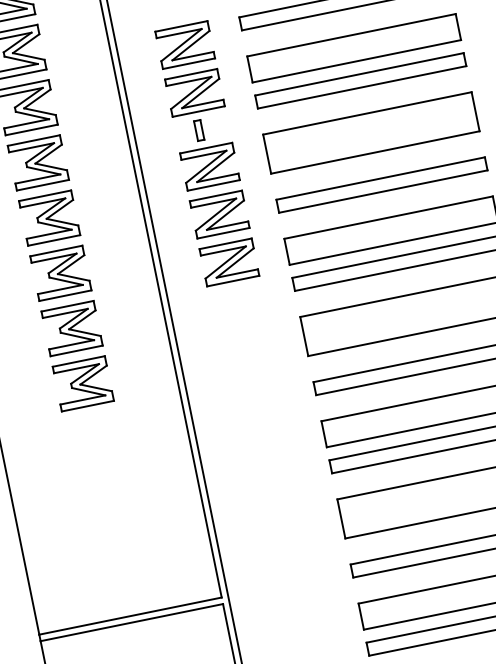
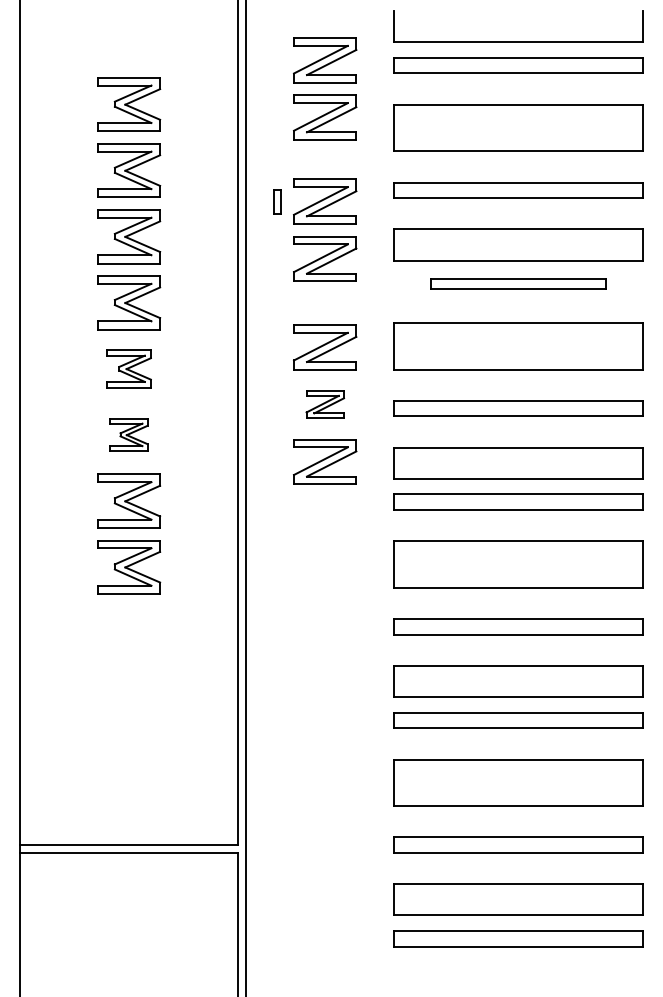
part: (360, 80) -> (518, 283), size x0.7
part: (199, 129) -> (277, 201), moved
part: (219, 214) -> (325, 404), size x0.6
part: (50, 217) -> (129, 368), size x0.7
part: (60, 272) -> (128, 434), size x0.6

